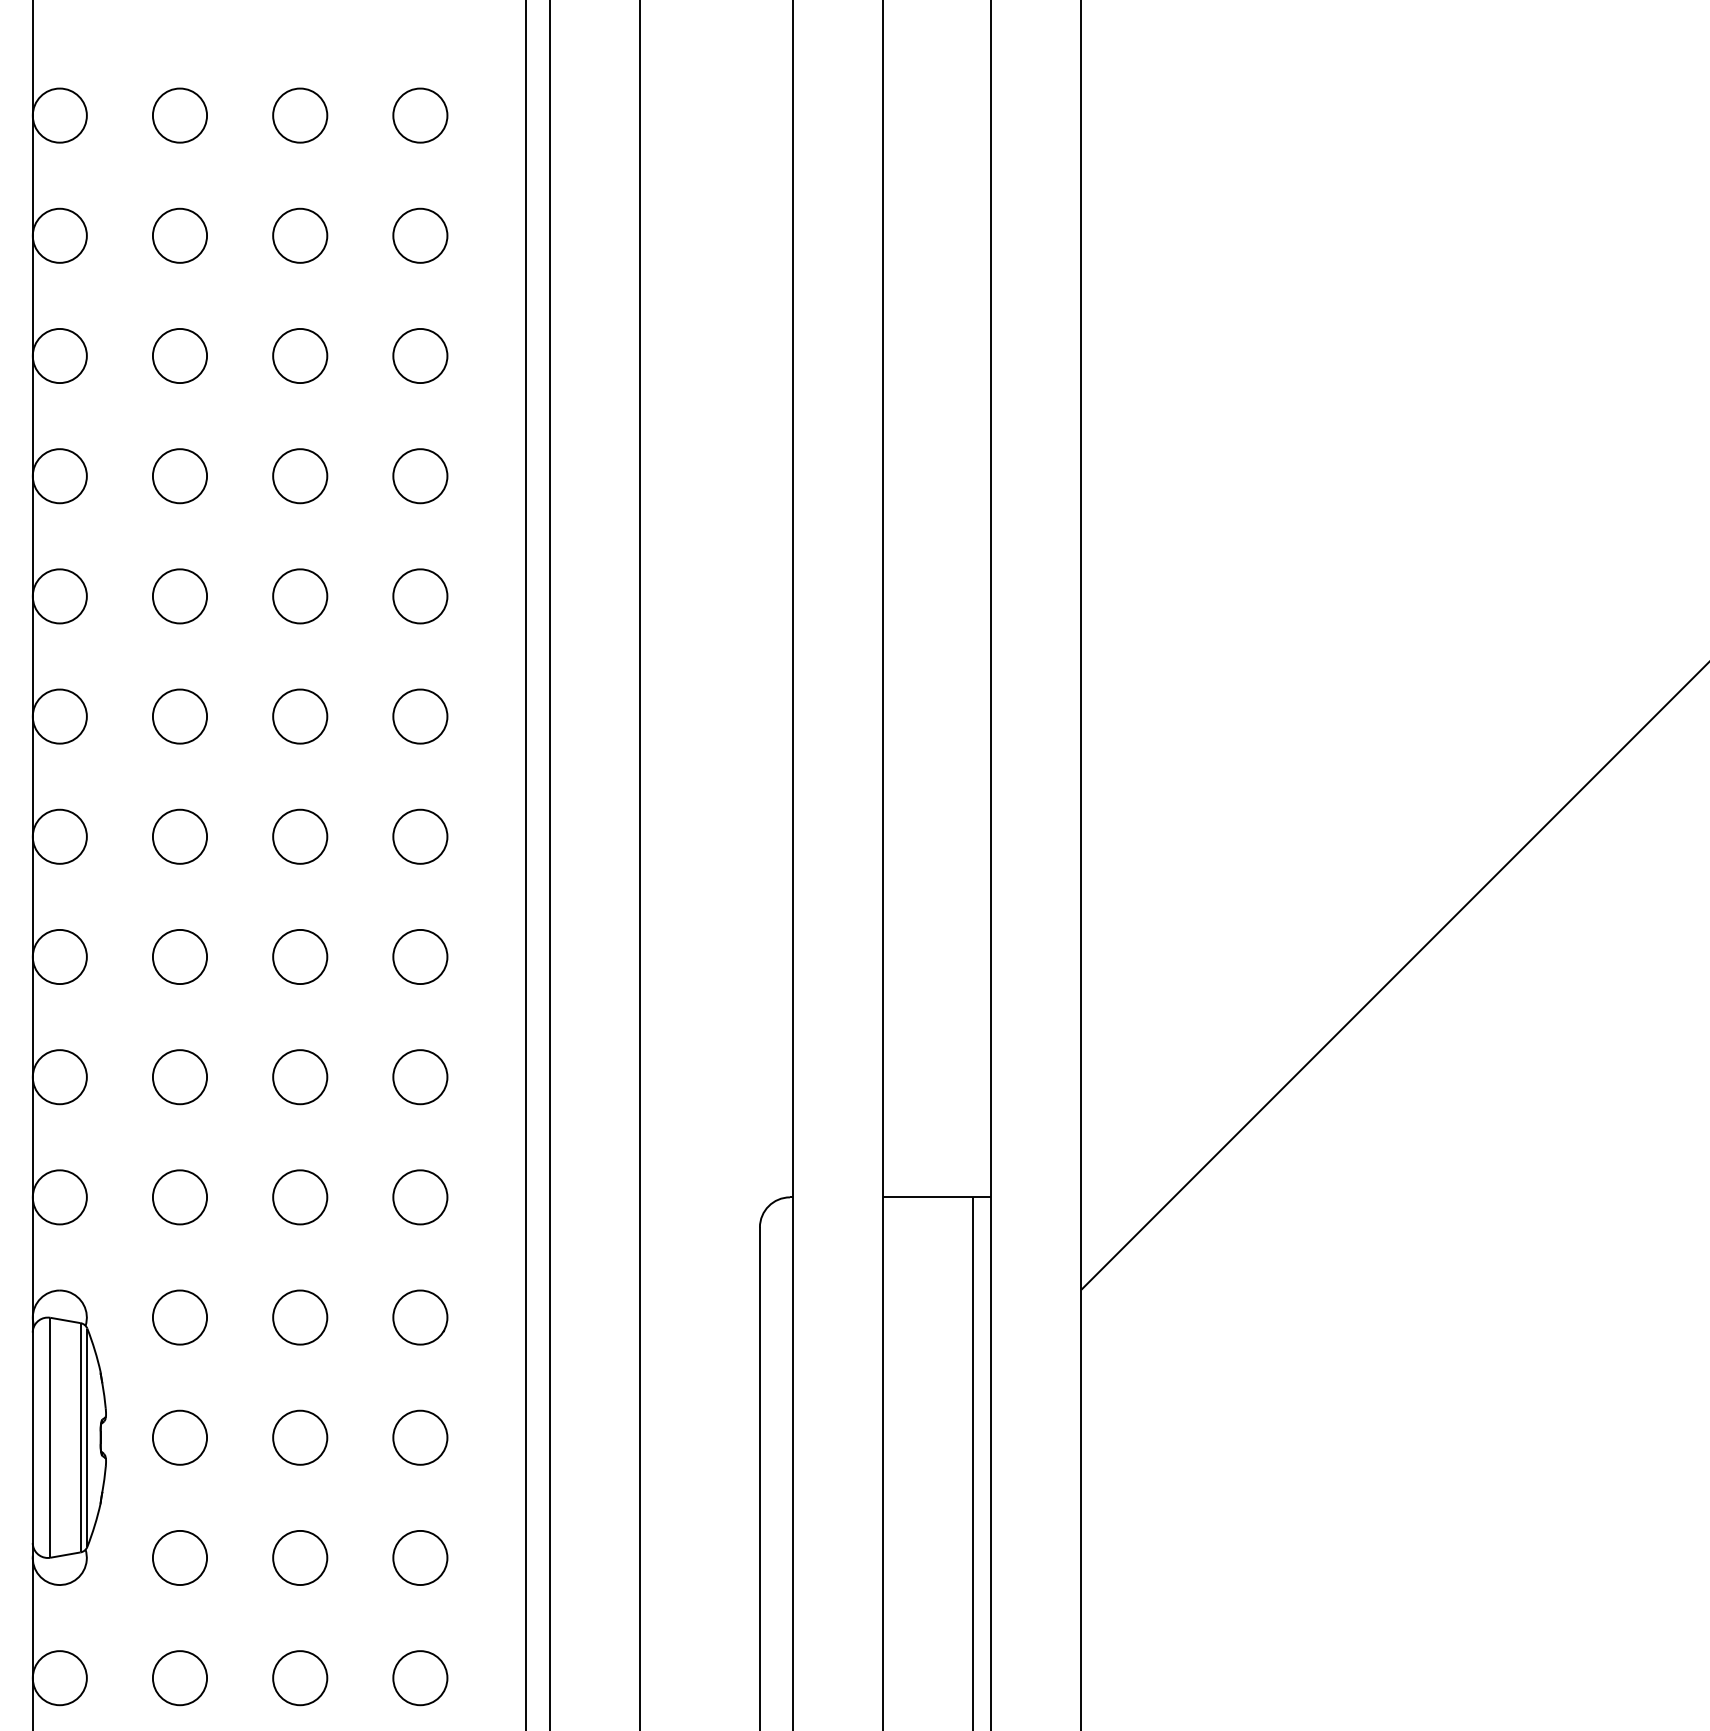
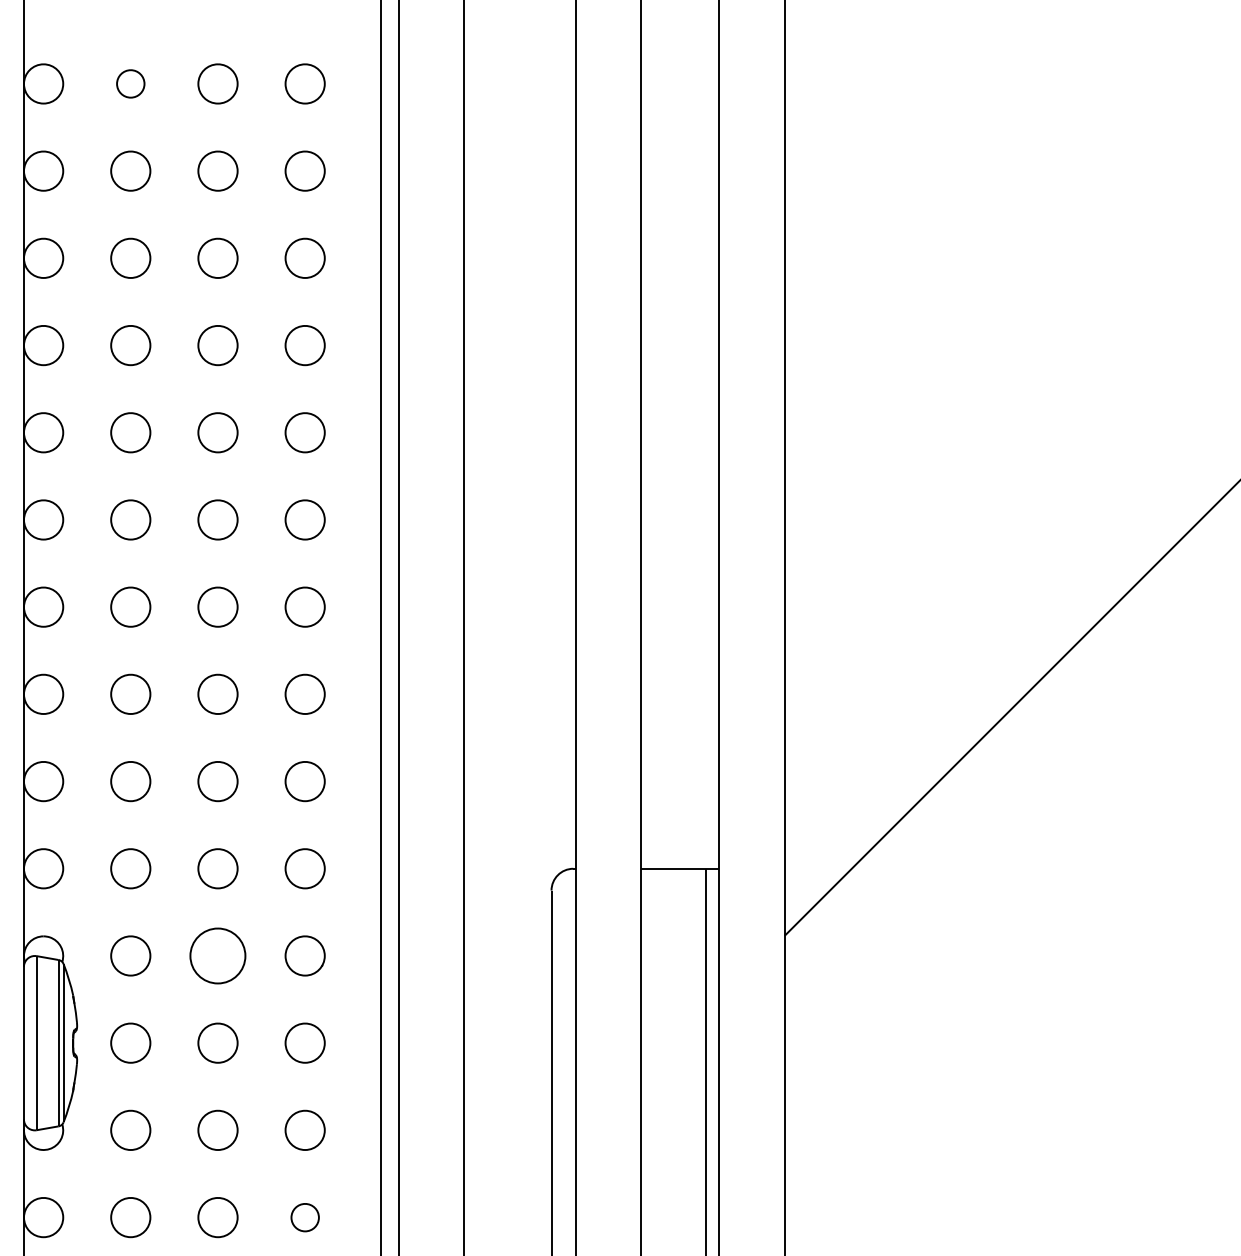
part: (179, 115) -> (130, 83), size x0.7
part: (300, 1317) -> (218, 955), size x1.4
part: (420, 1678) -> (305, 1217), size x0.7

